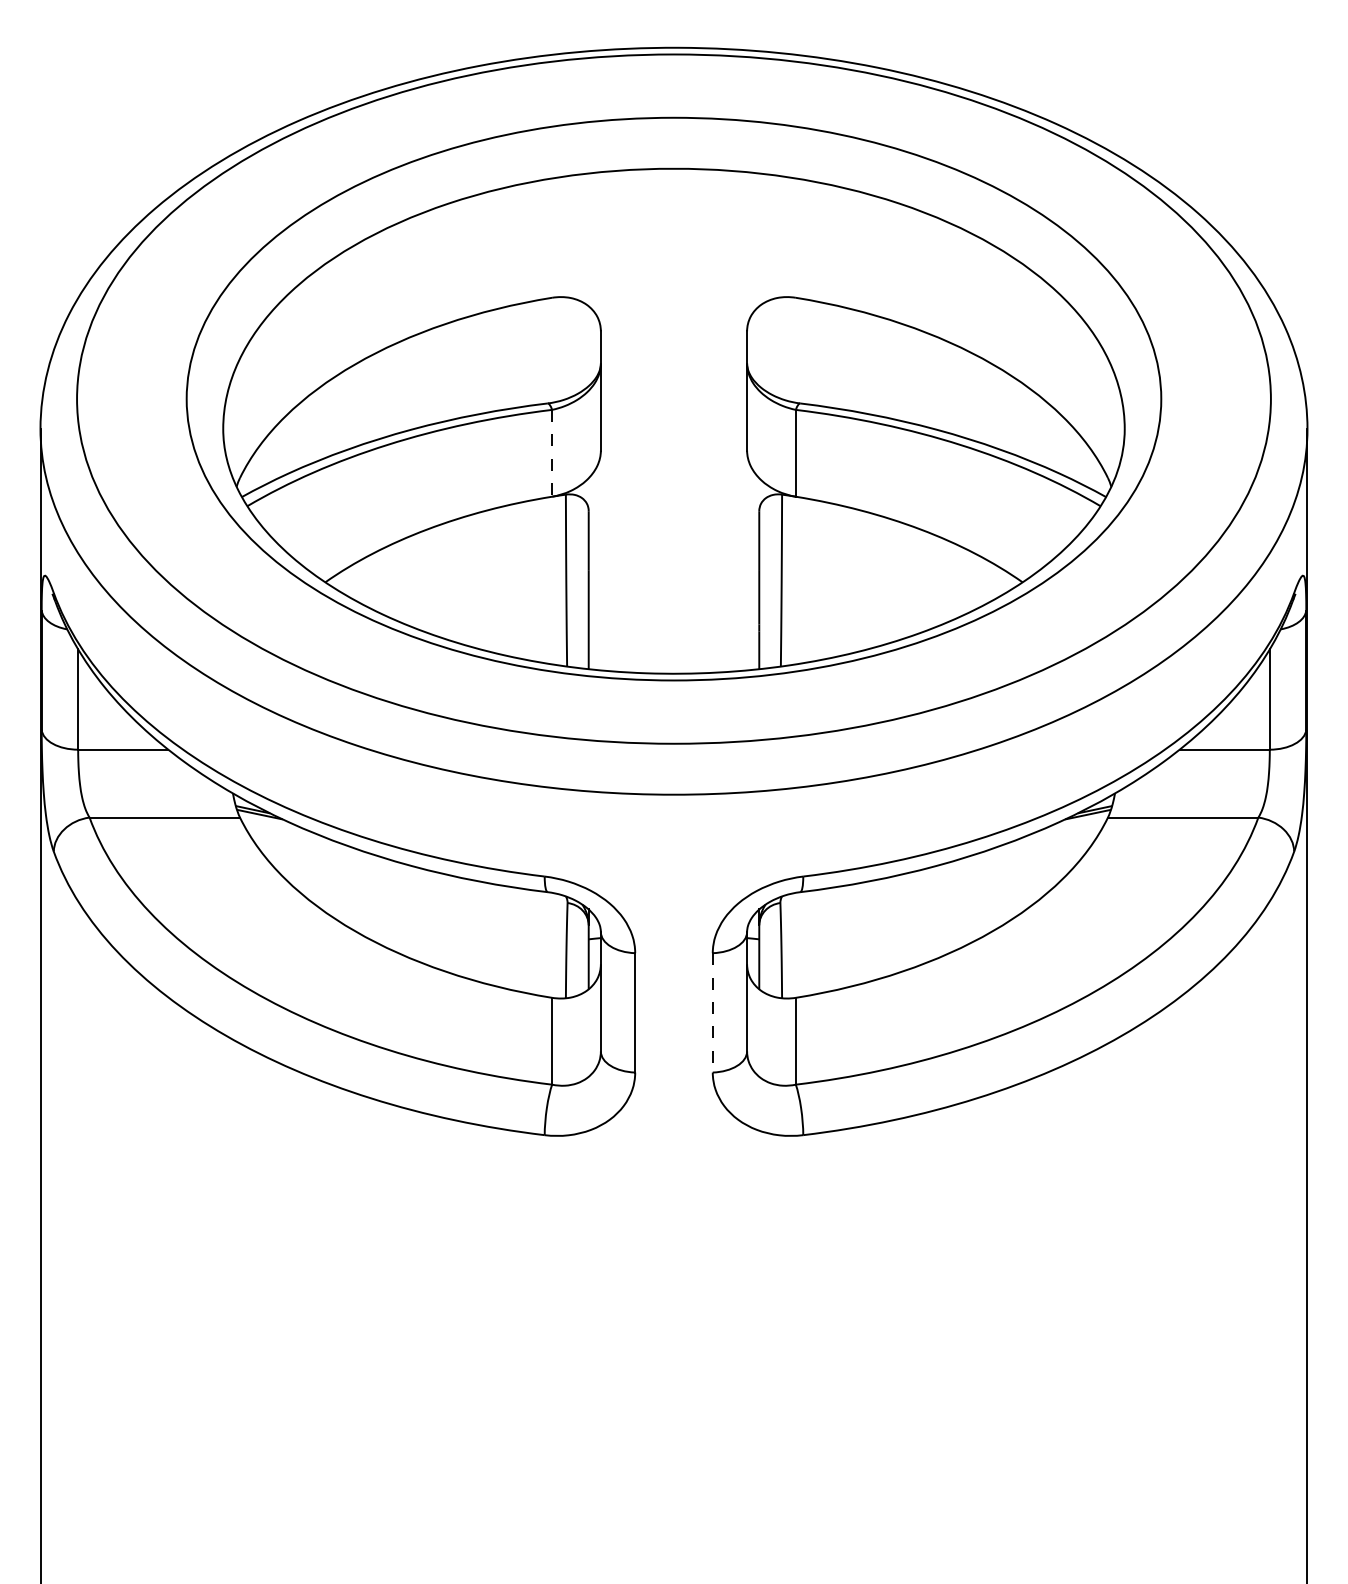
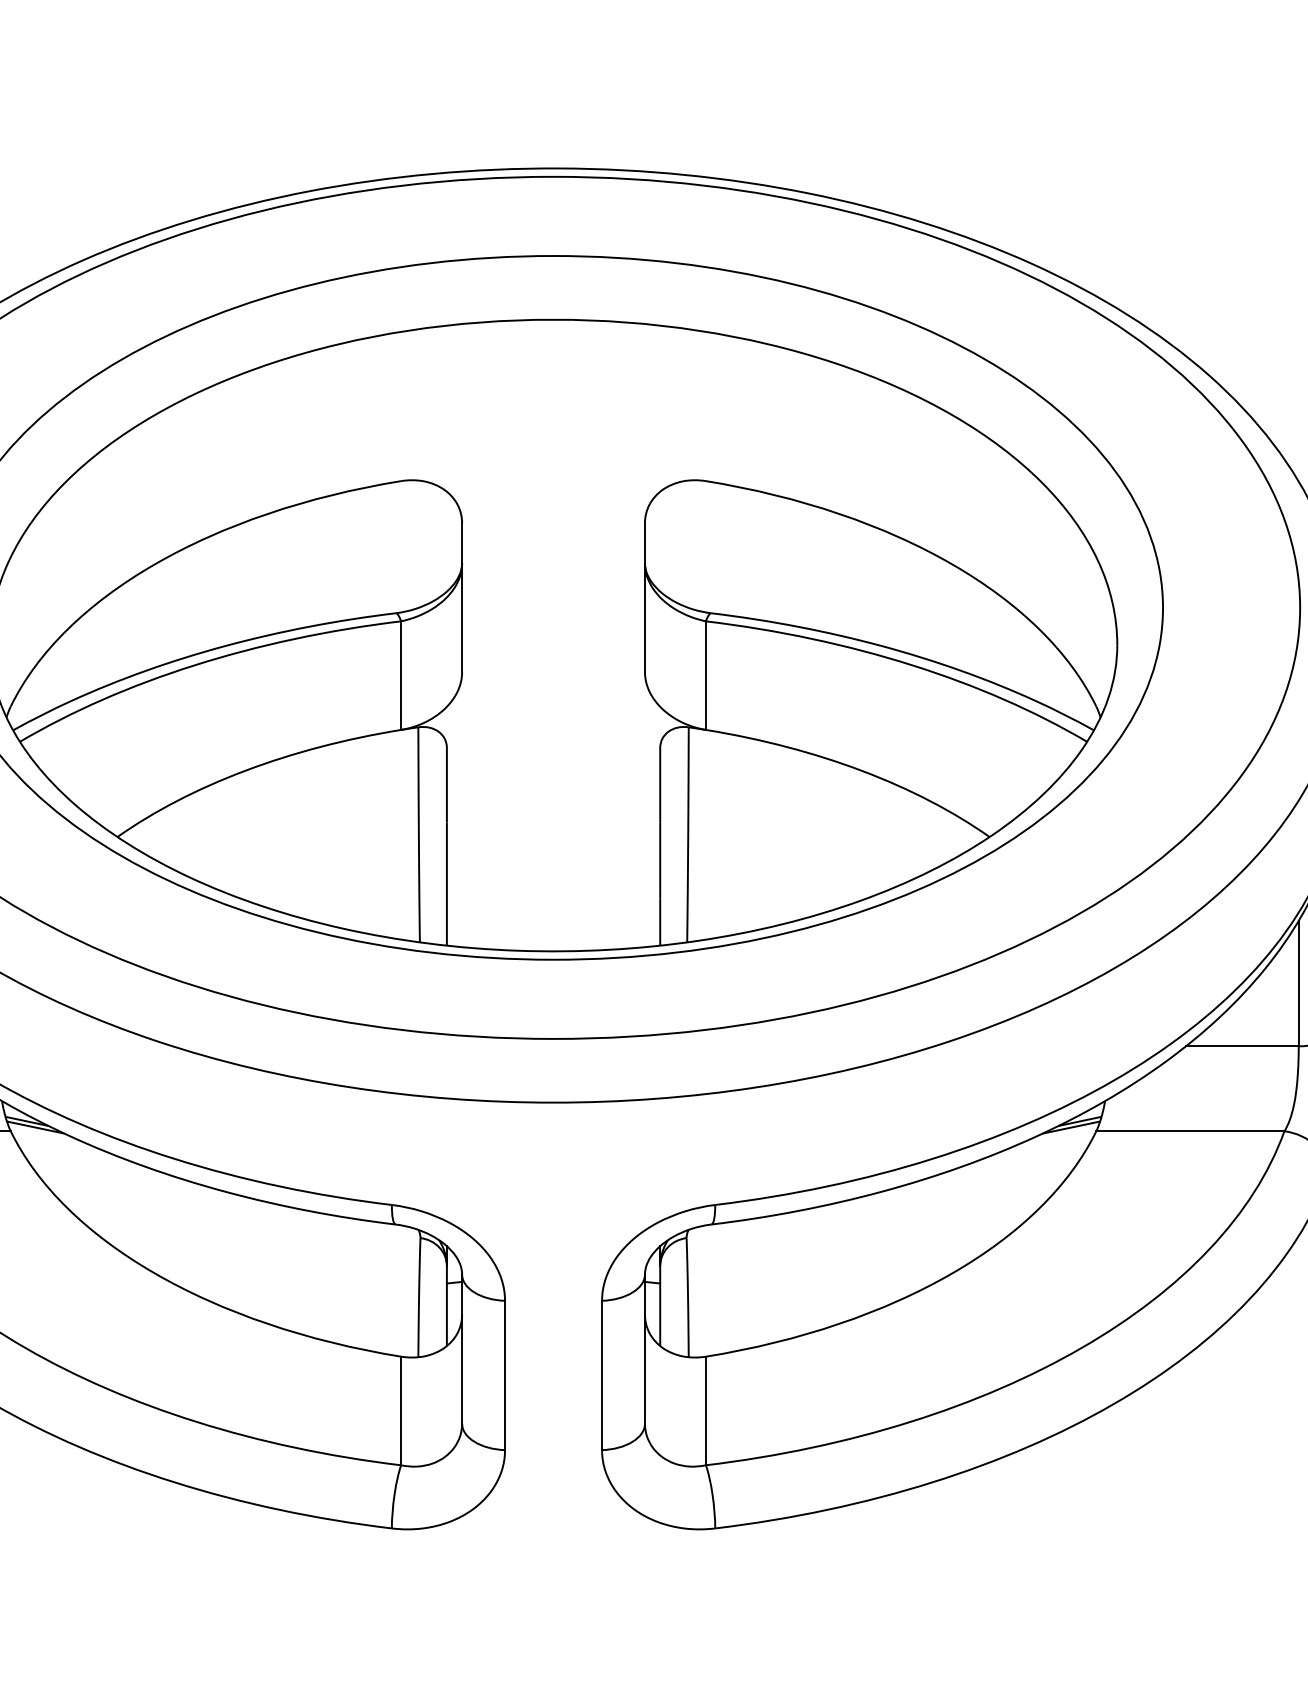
line: (552, 453) -> (401, 675), dashed -> solid
line: (712, 1012) -> (601, 1375), dashed -> solid

